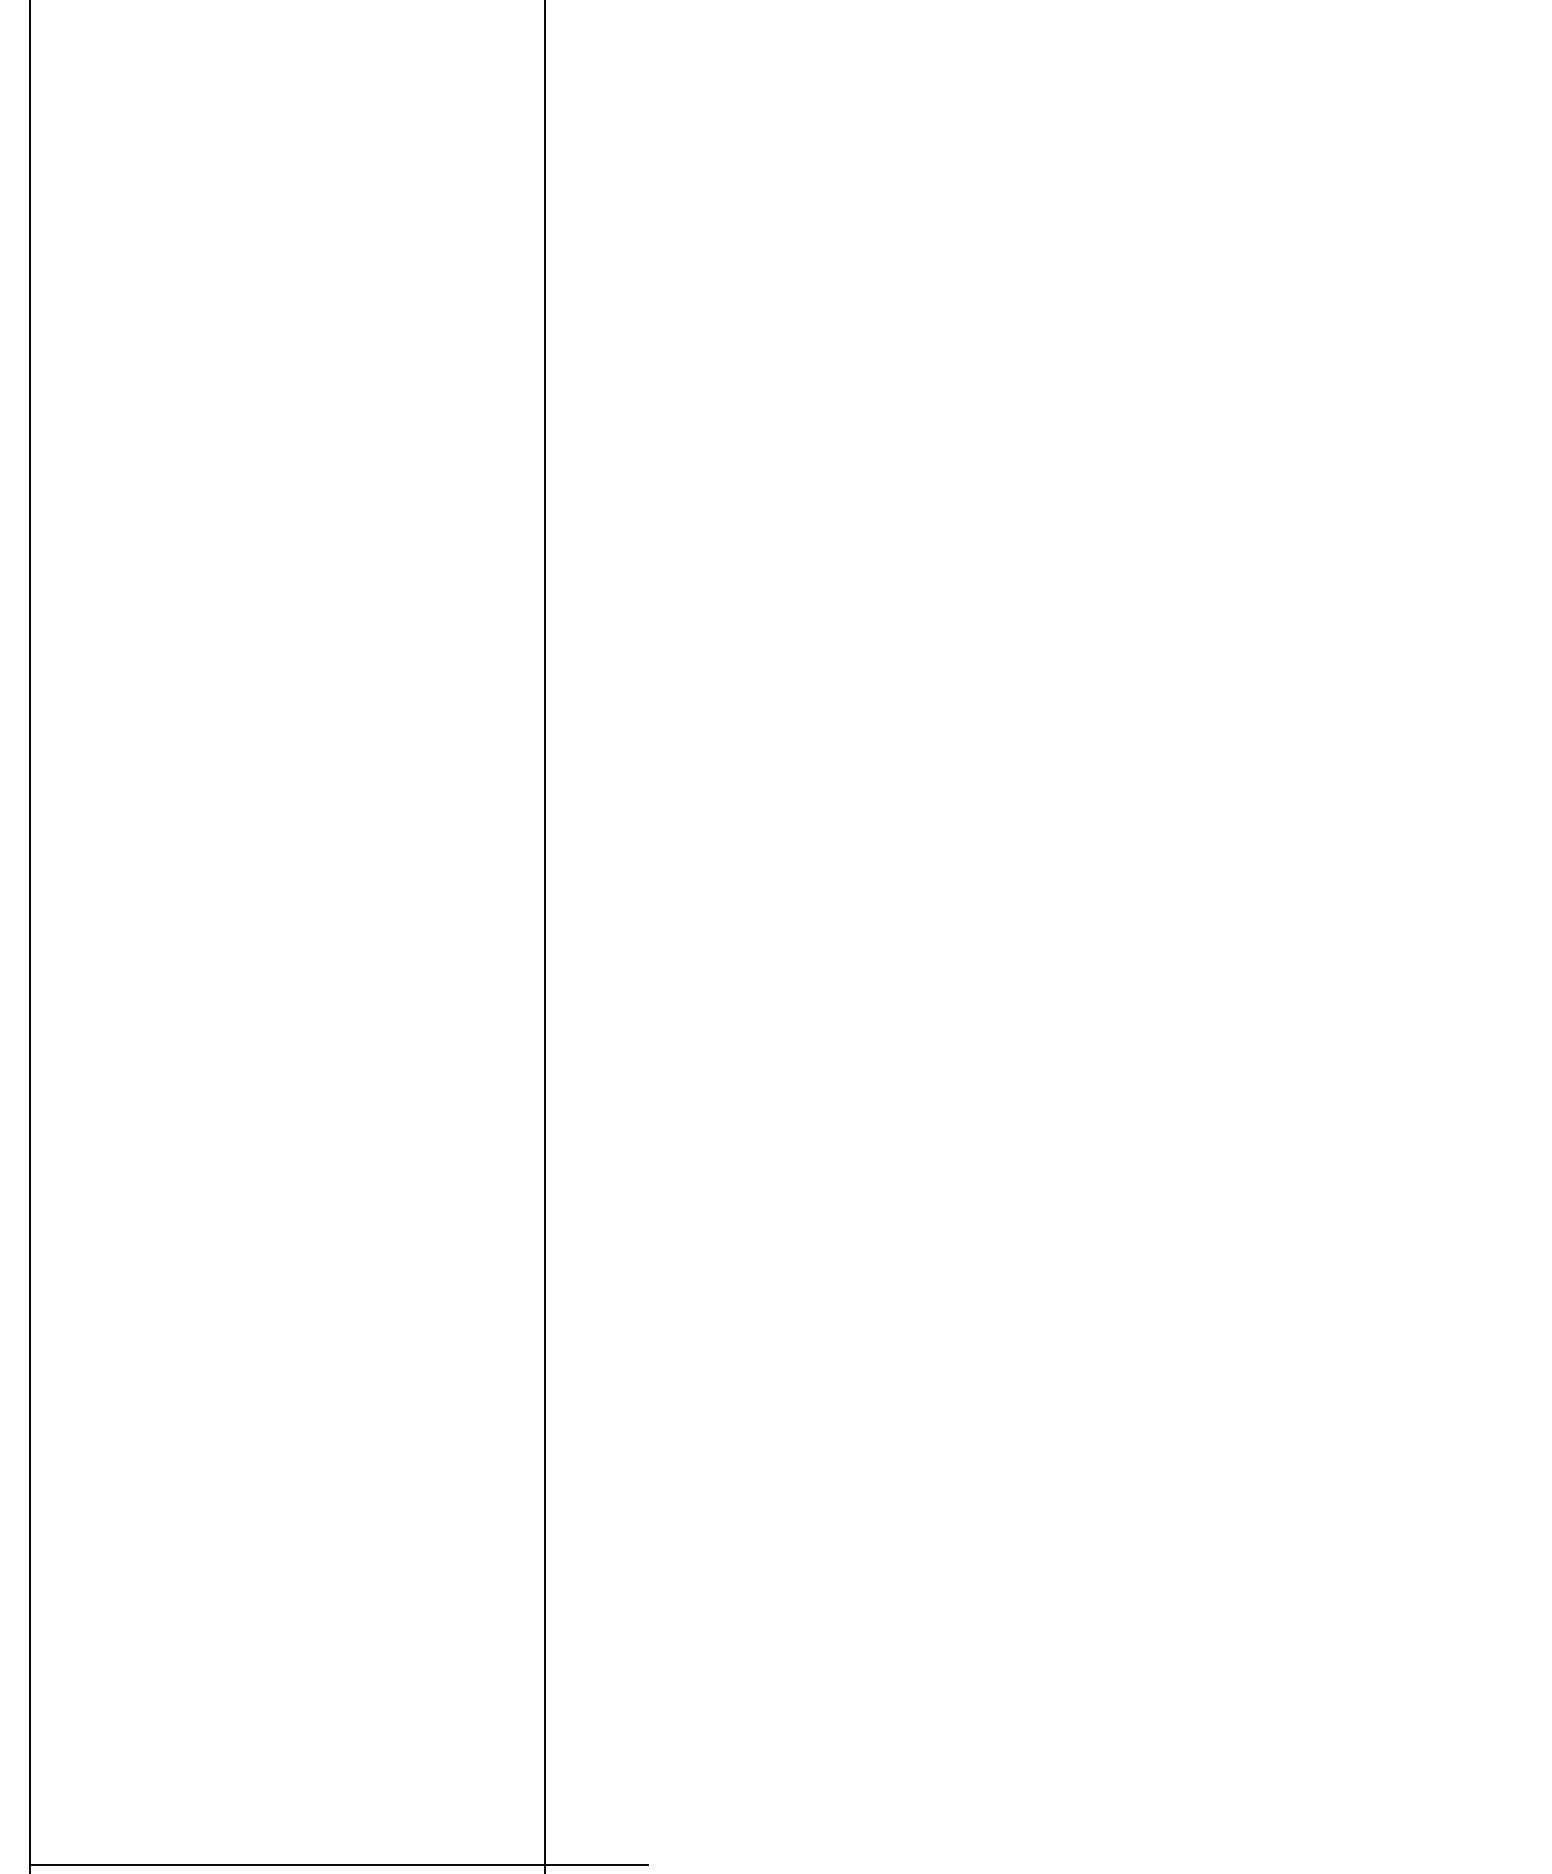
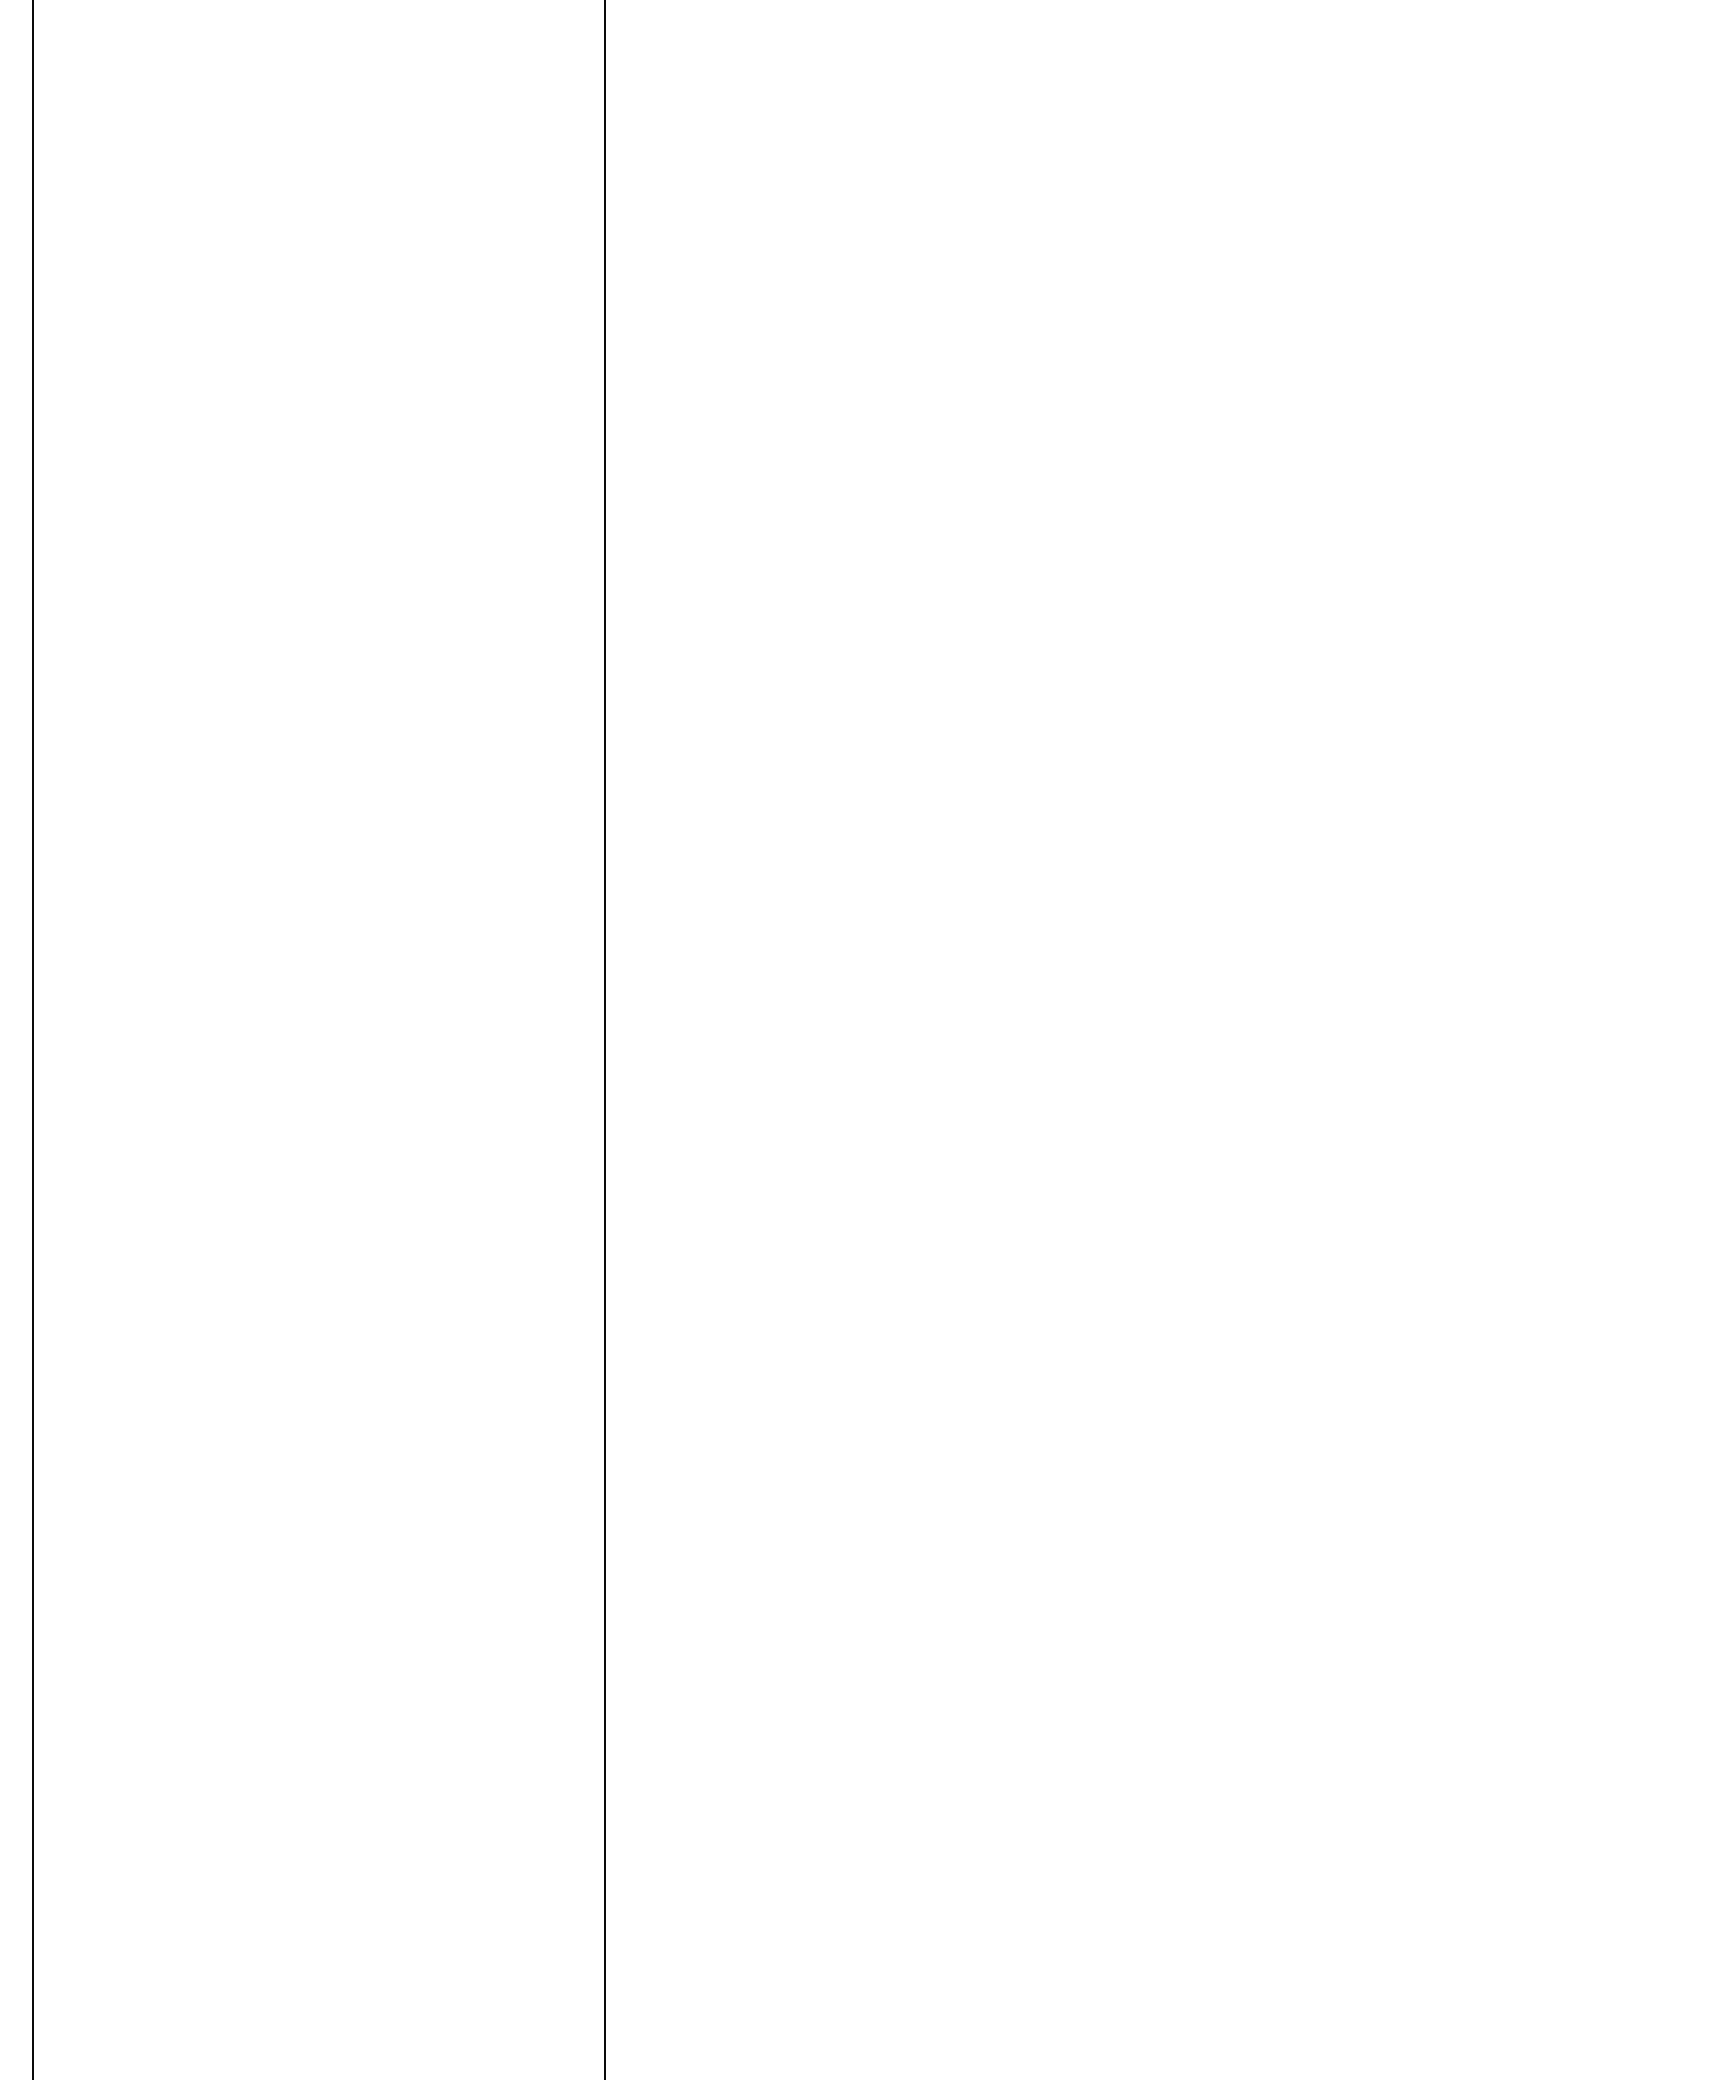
line: (338, 1865) -> (375, 2070), removed

